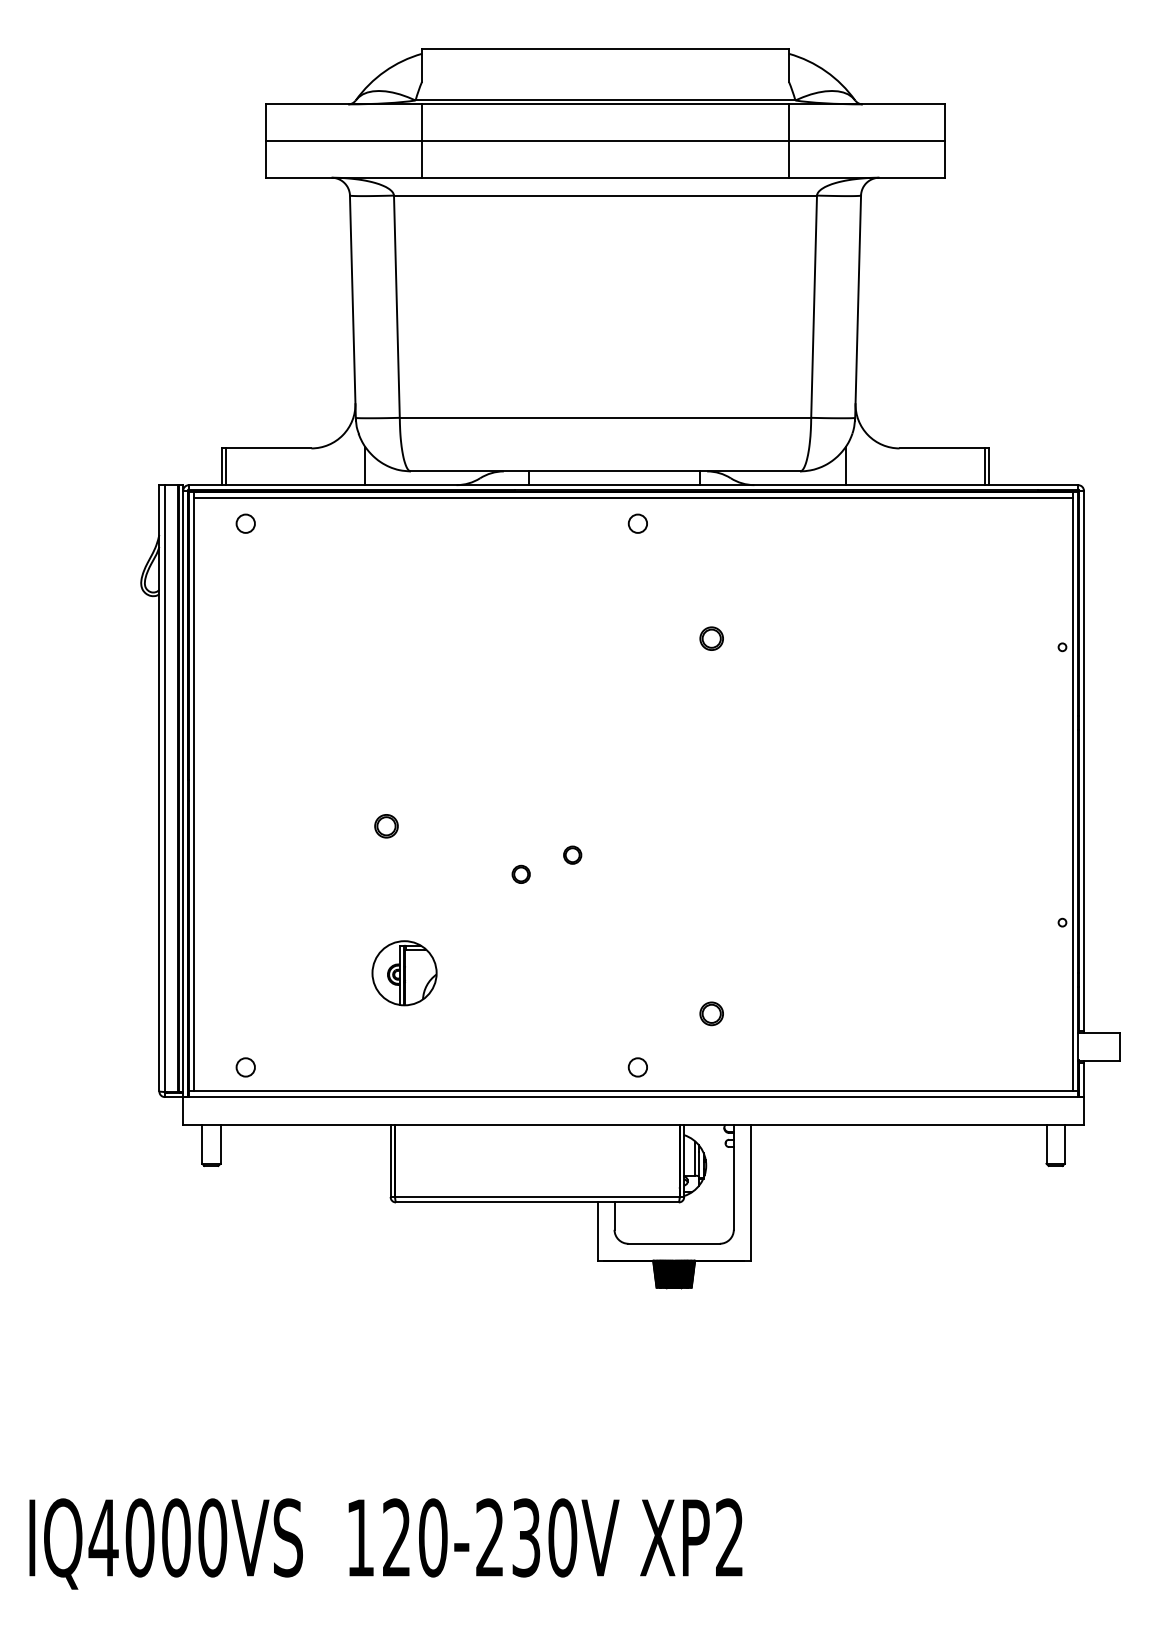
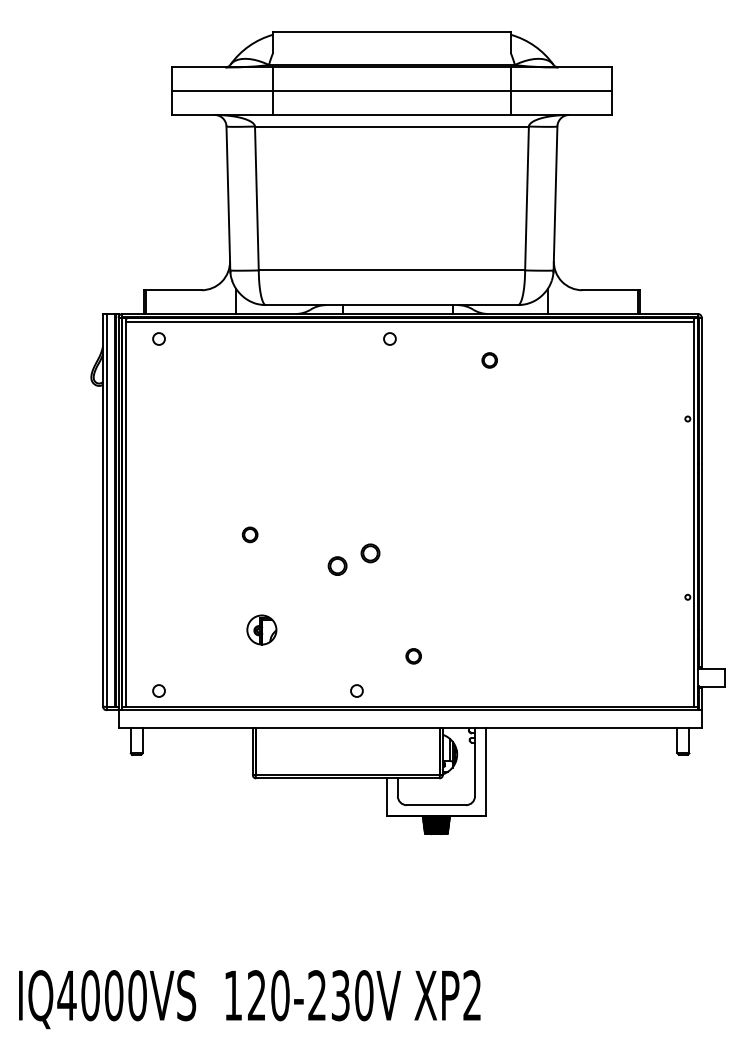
circle: (637, 522) -> (389, 338), moved
circle: (711, 638) -> (489, 360), moved
part: (572, 855) -> (370, 553), size x1.6
part: (519, 873) -> (336, 565), size x1.6
part: (404, 972) -> (261, 629), size x0.7
circle: (711, 1014) -> (413, 656), moved
circle: (637, 1066) -> (356, 690), moved

